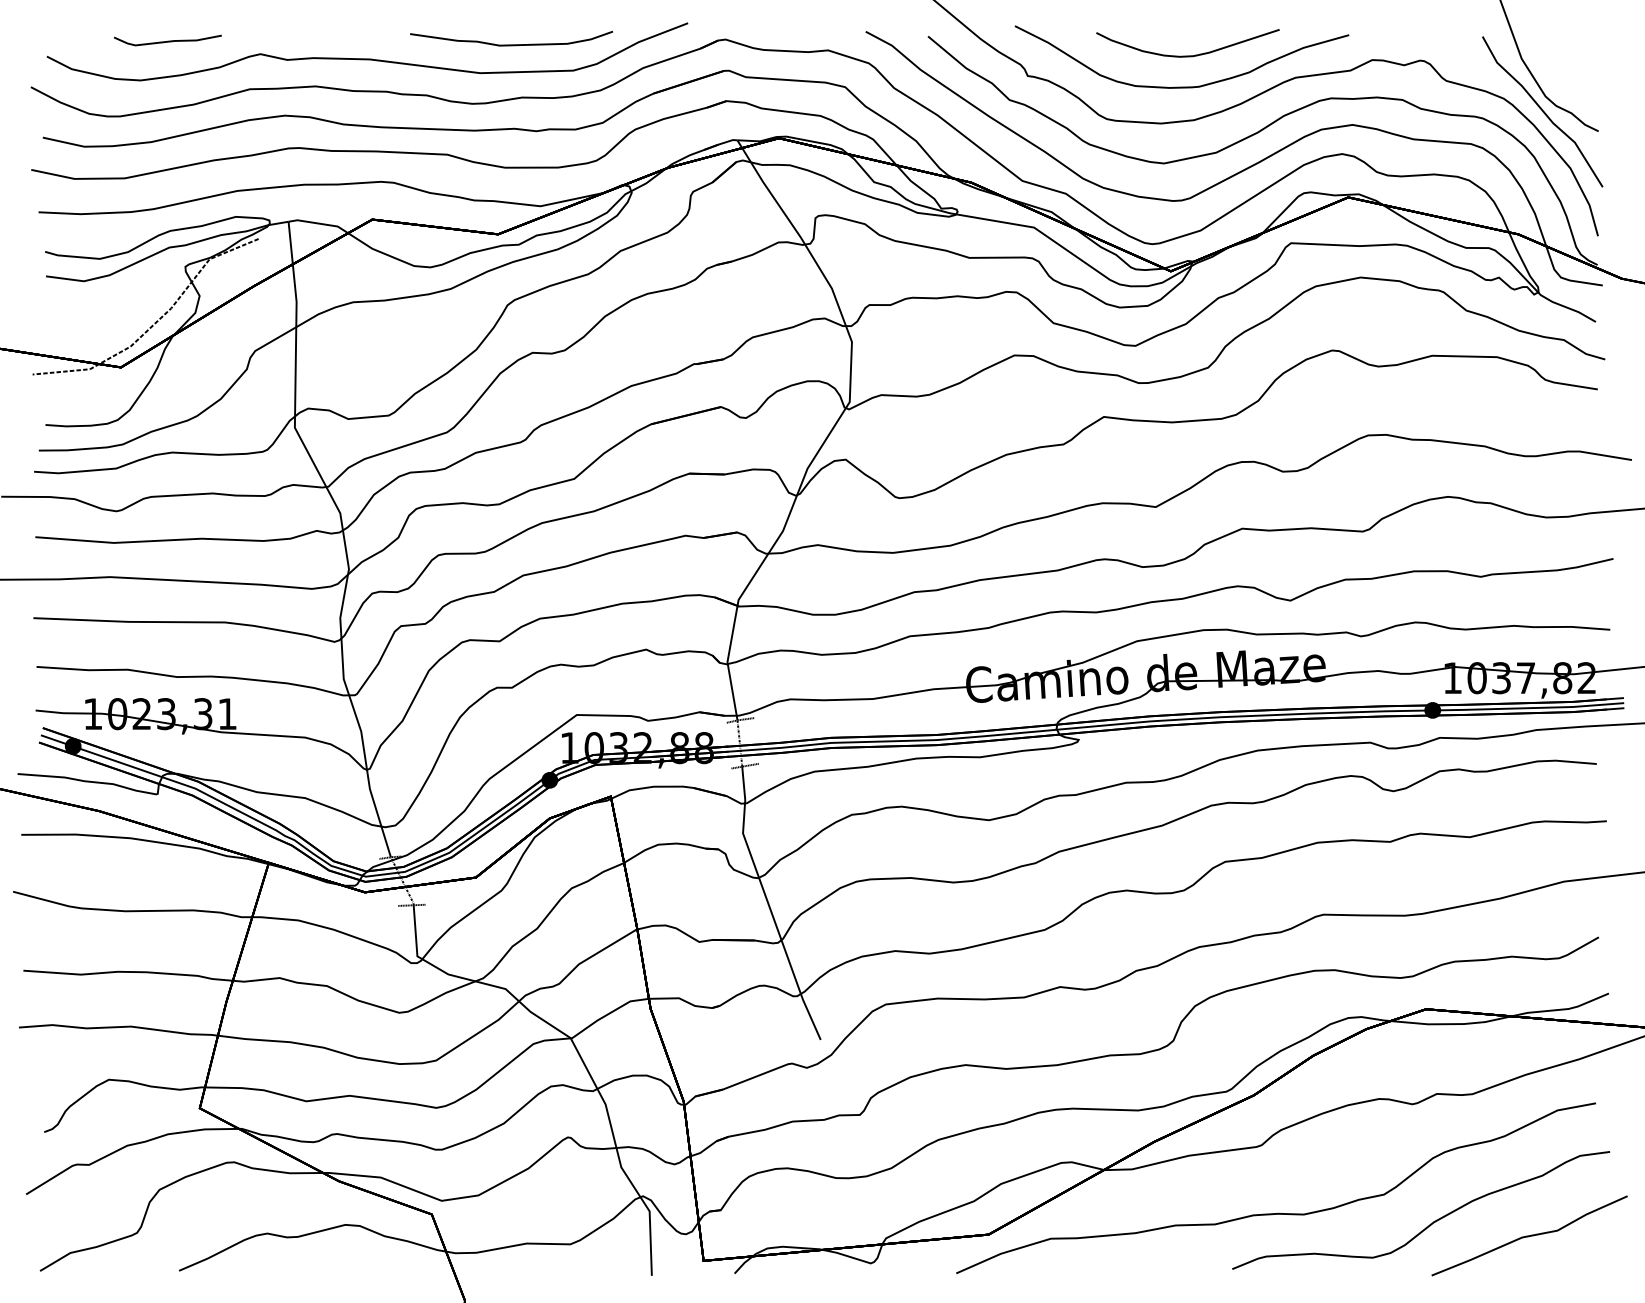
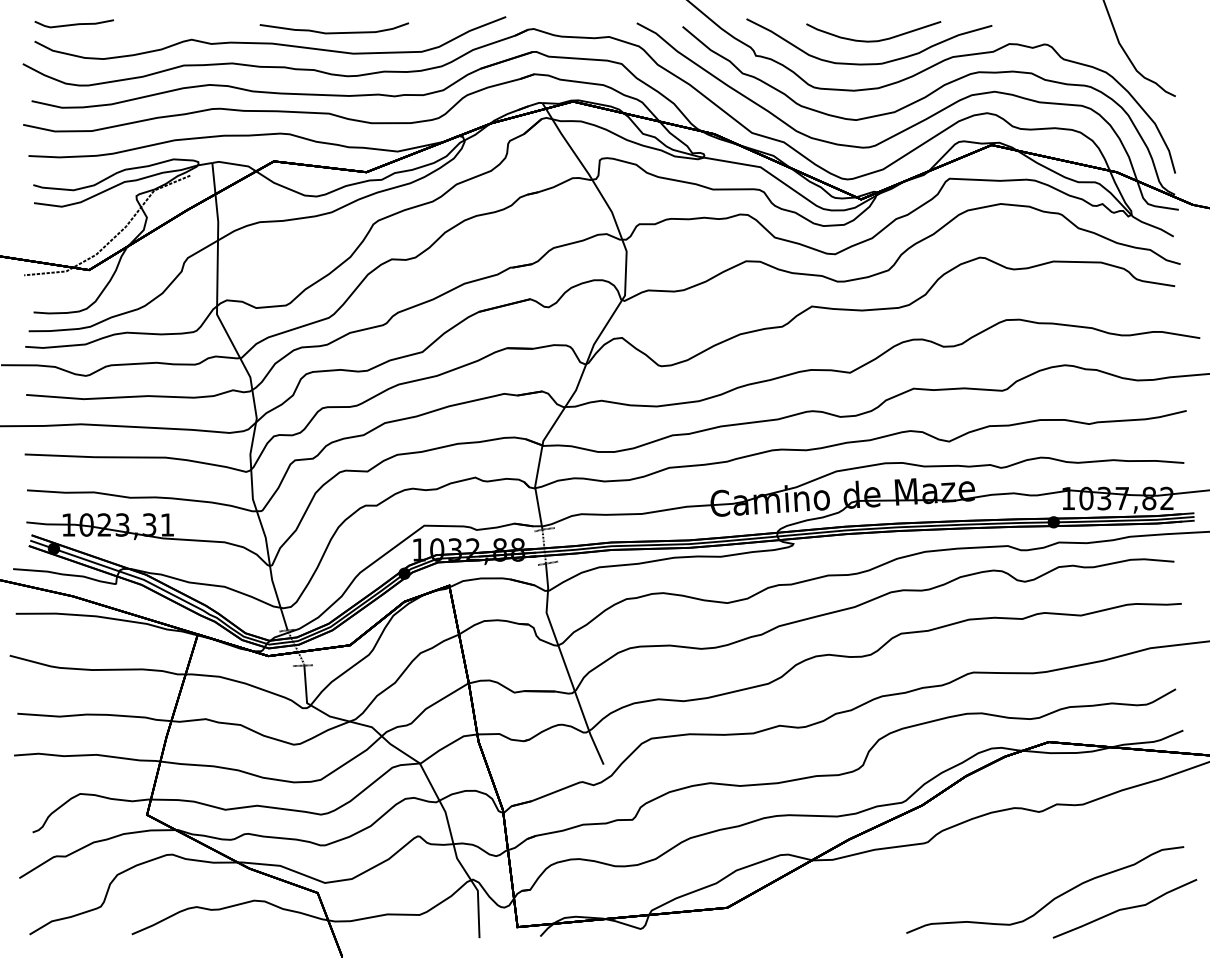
curve: (167, 40) -> (74, 23), moved
curve: (511, 44) -> (334, 32), moved
curve: (1542, 111) -> (1134, 81), removed
curve: (1278, 1212) -> (940, 891), removed

